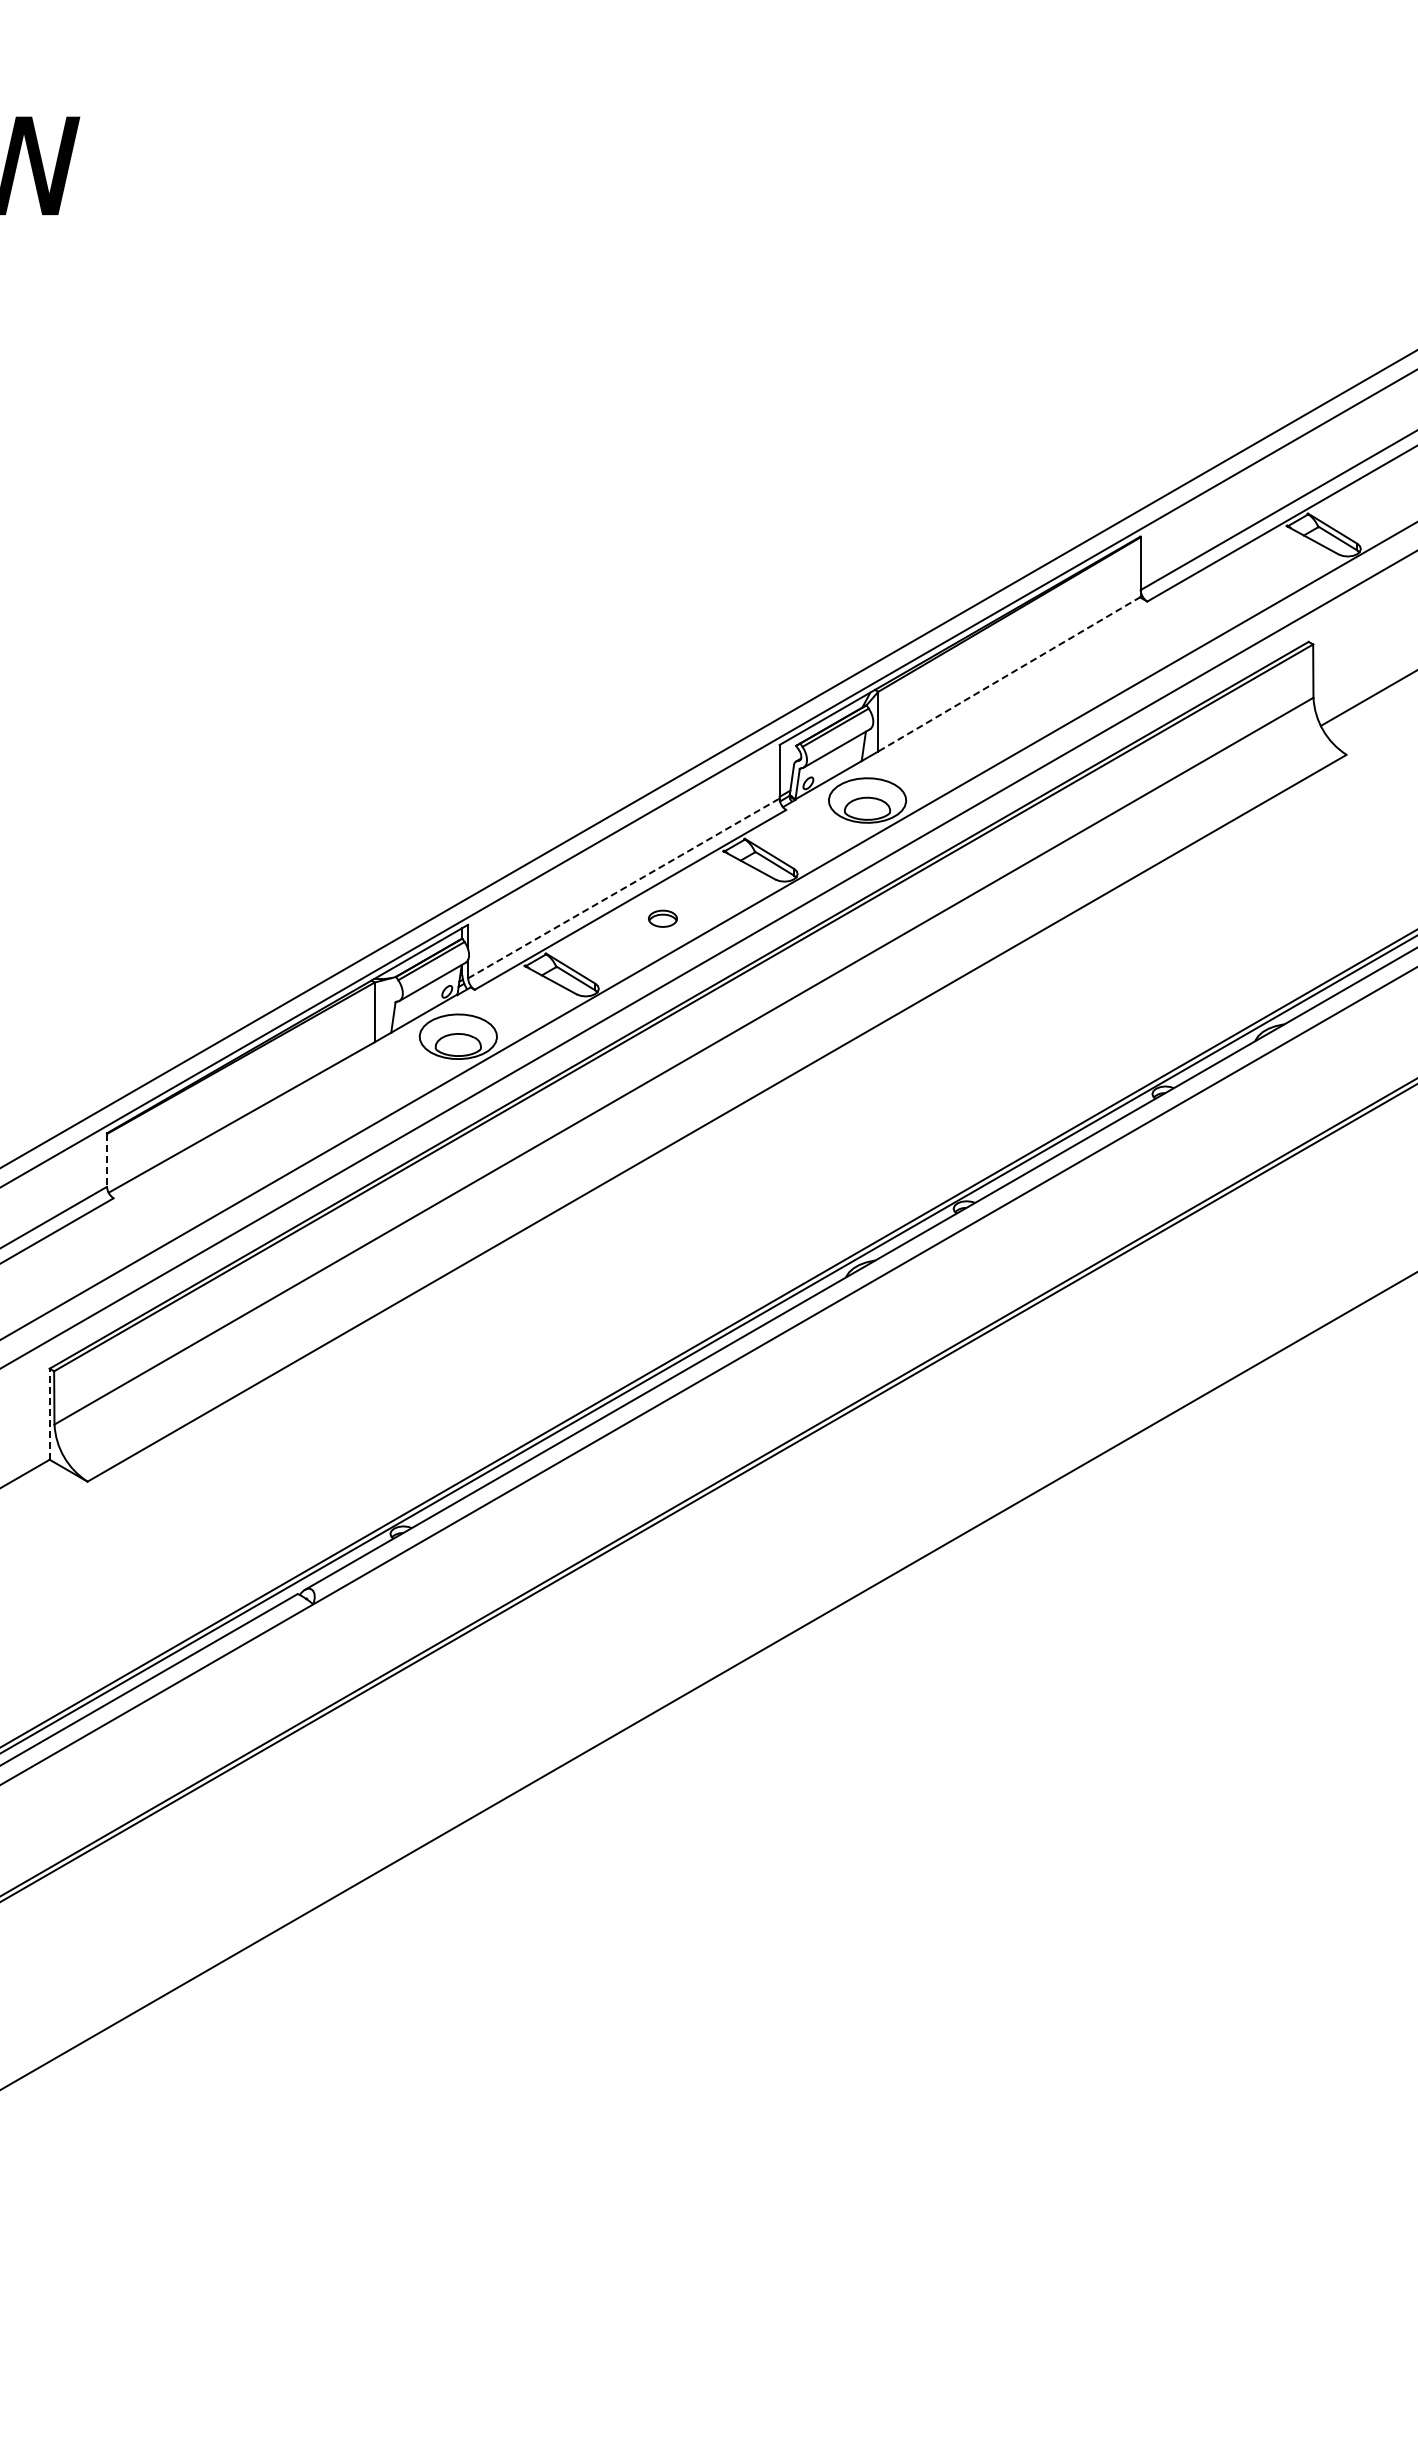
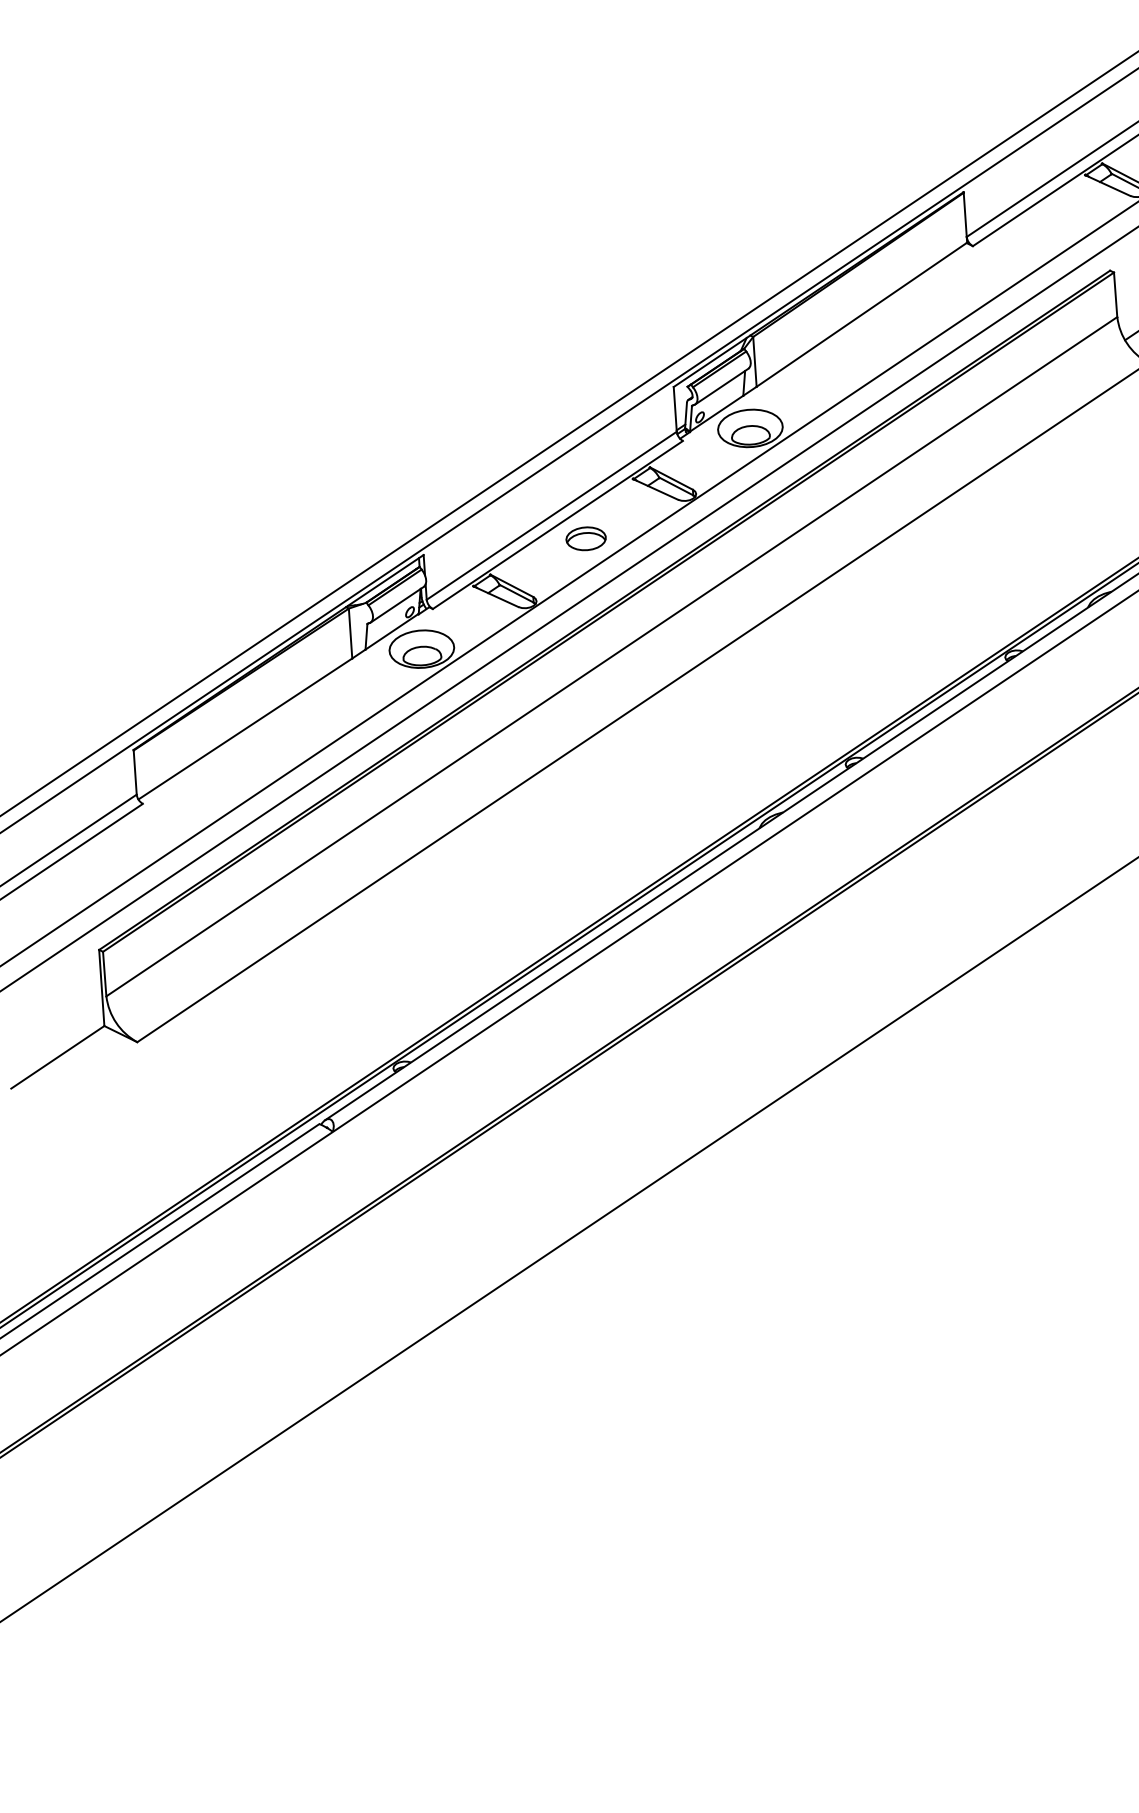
line: (1009, 674) -> (861, 314), dashed -> solid
line: (623, 888) -> (551, 515), dashed -> solid
part: (662, 918) -> (585, 538), size x1.67
line: (107, 1160) -> (135, 772), dashed -> solid
line: (49, 1414) -> (101, 988), dashed -> solid

